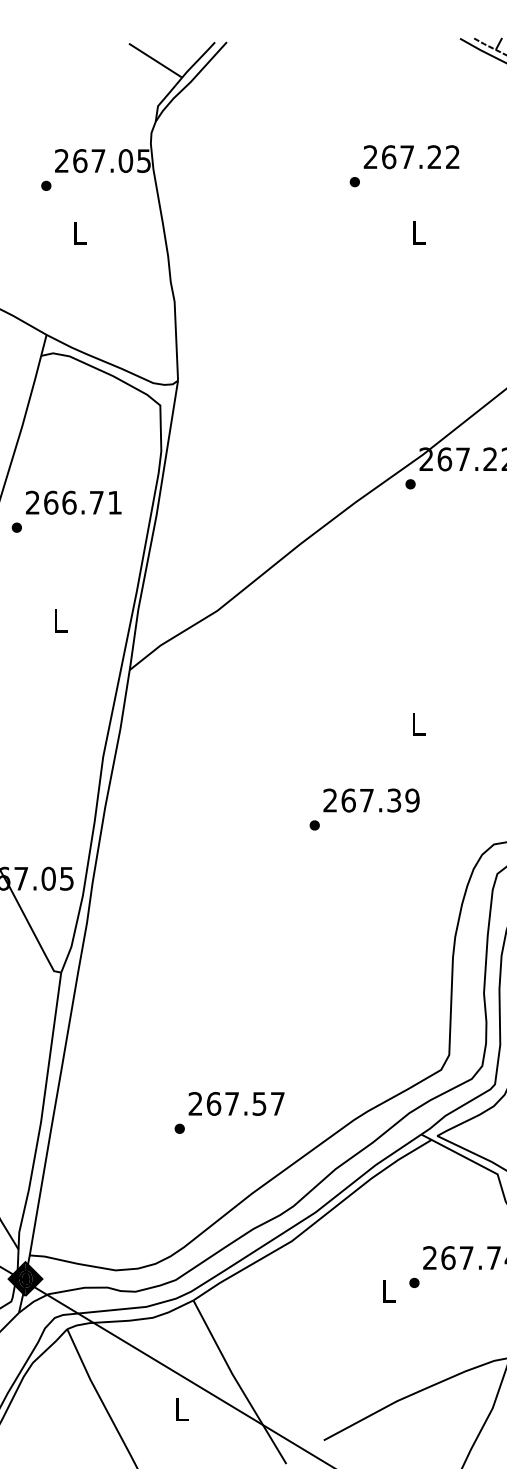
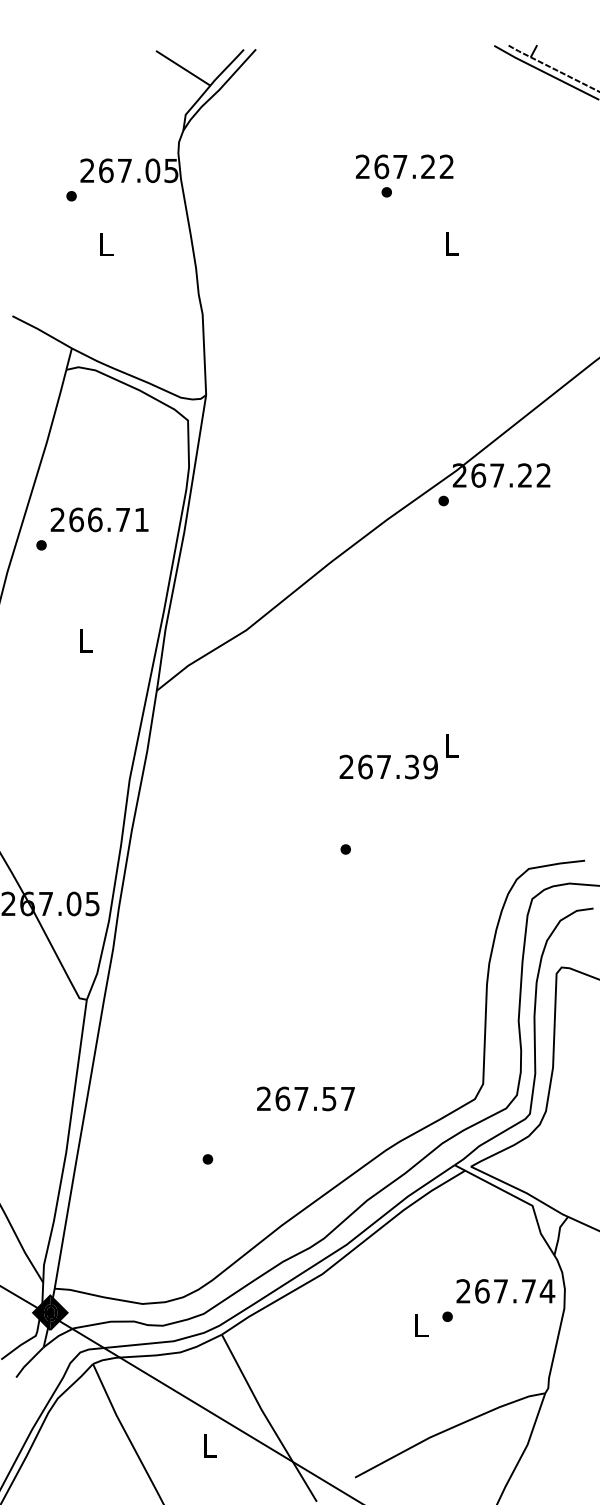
text: (411, 156) -> (404, 166), moved
text: (371, 800) -> (388, 766), moved
text: (236, 1103) -> (305, 1098), moved

